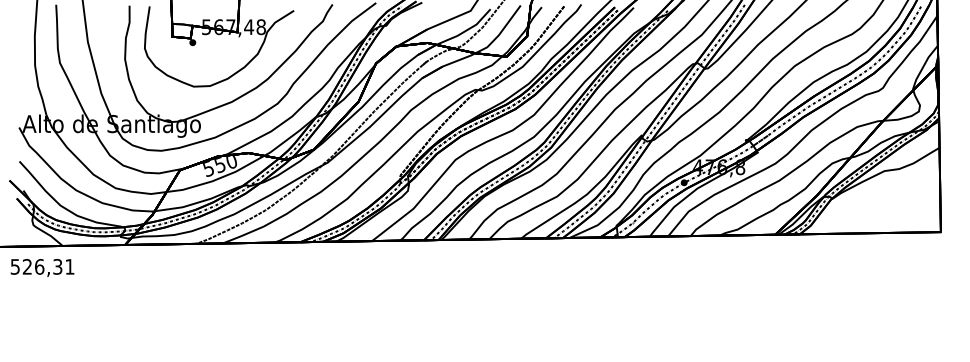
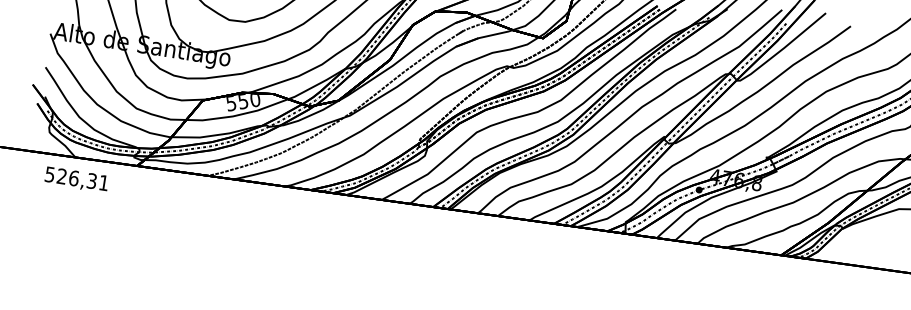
text: (42, 267) -> (76, 179), moved

